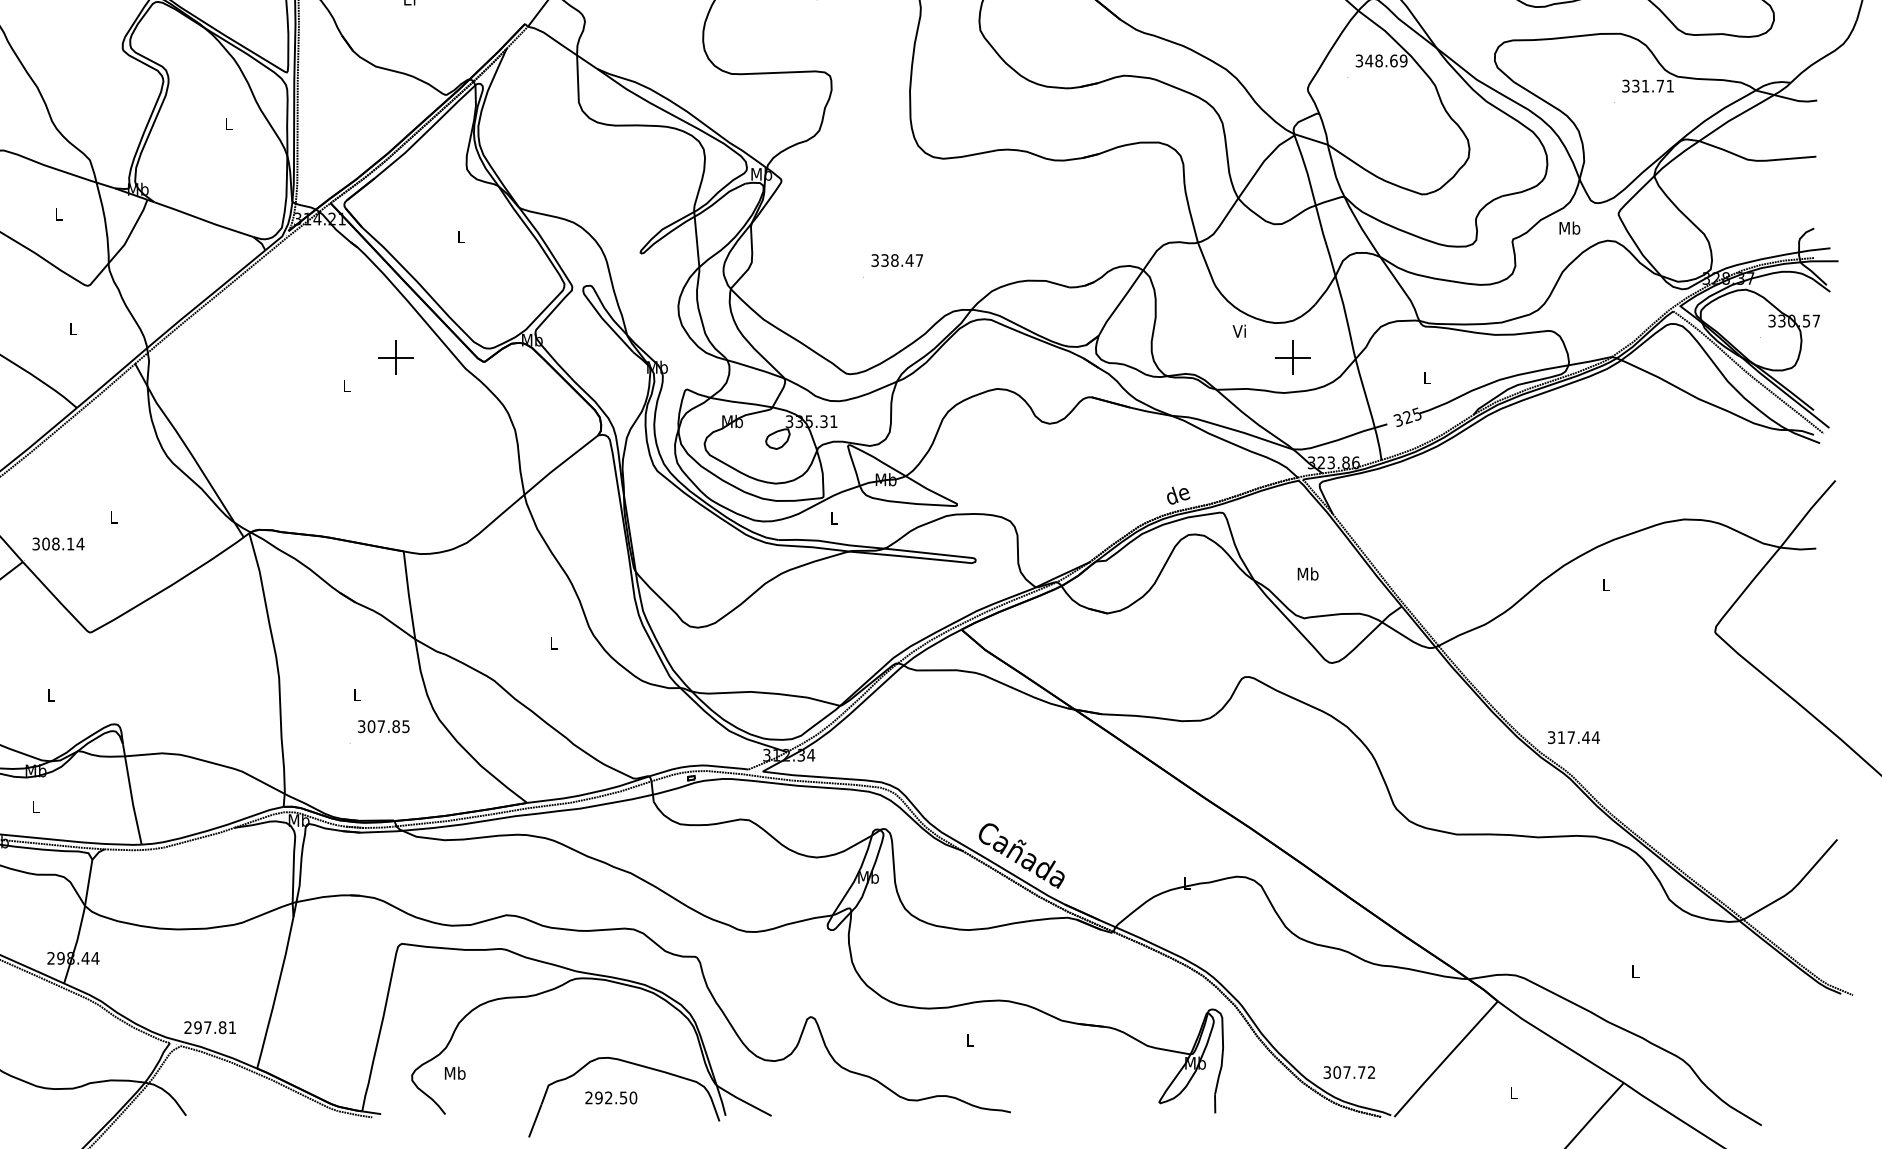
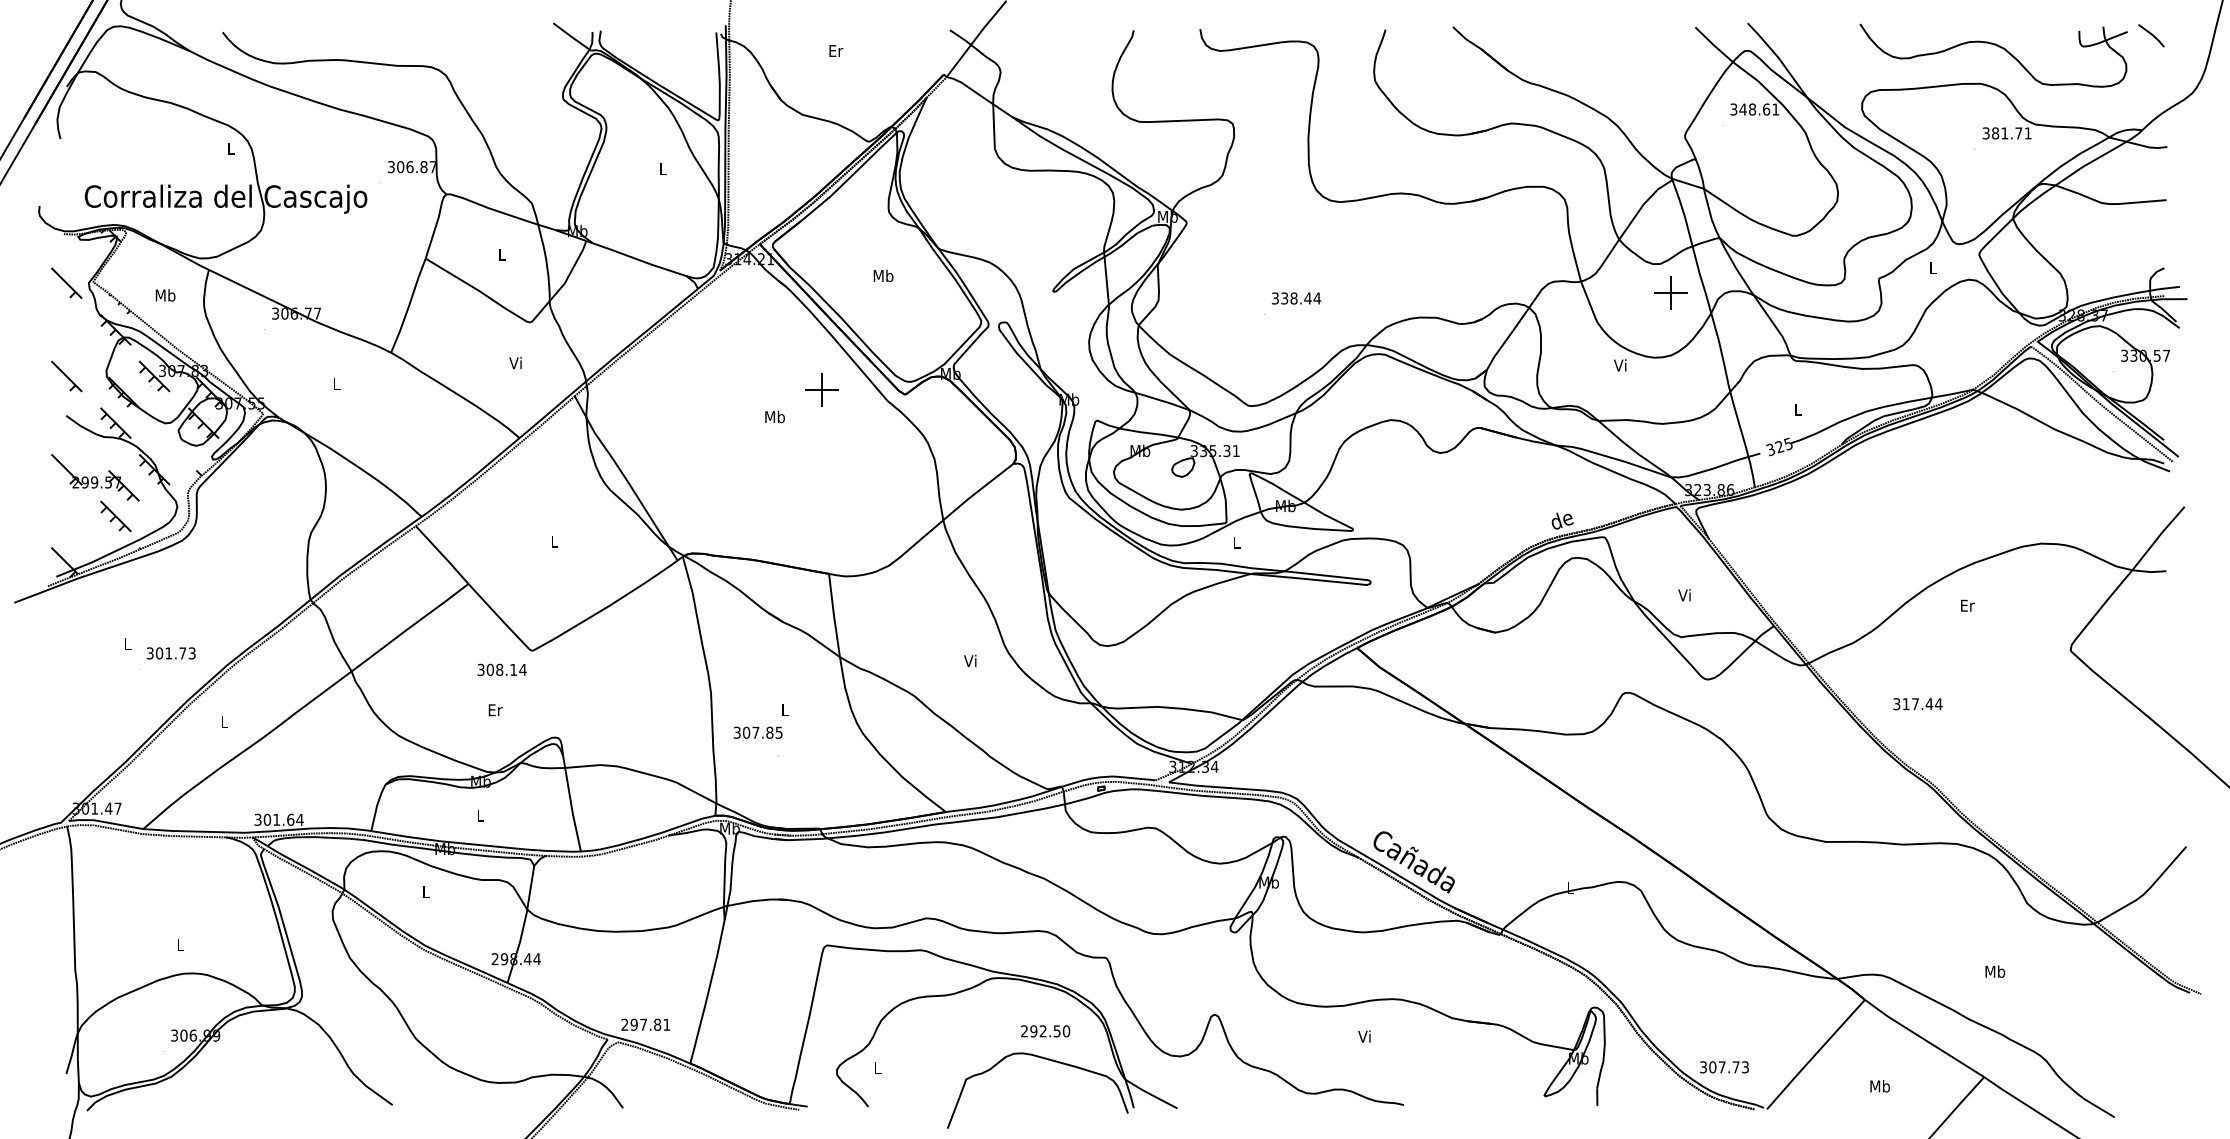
text: (1403, 60) -> (1775, 109), 348.69 -> 348.61
text: (1635, 86) -> (1995, 133), 331.71 -> 381.71
text: (1569, 227) -> (1932, 267), Mb -> L
text: (461, 236) -> (883, 275), L -> Mb
text: (919, 260) -> (1317, 298), 338.47 -> 338.44
text: (72, 328) -> (515, 362), L -> Vi
part: (1292, 356) -> (1670, 292), moved
text: (346, 385) -> (774, 416), L -> Mb
text: (57, 543) -> (501, 669), moved
text: (1308, 574) -> (1685, 595), Mb -> Vi
text: (1606, 584) -> (1967, 605), L -> Er
text: (553, 642) -> (970, 660), L -> Vi
text: (51, 695) -> (495, 710), L -> Er
text: (383, 726) -> (757, 732), moved
text: (1573, 737) -> (1917, 704), moved
text: (1635, 971) -> (1995, 971), L -> Mb
text: (969, 1040) -> (1364, 1036), L -> Vi
text: (454, 1072) -> (877, 1067), Mb -> L
text: (1371, 1072) -> (1745, 1067), 307.72 -> 307.73
text: (1513, 1092) -> (1879, 1086), L -> Mb
text: (611, 1098) -> (1045, 1031), moved

